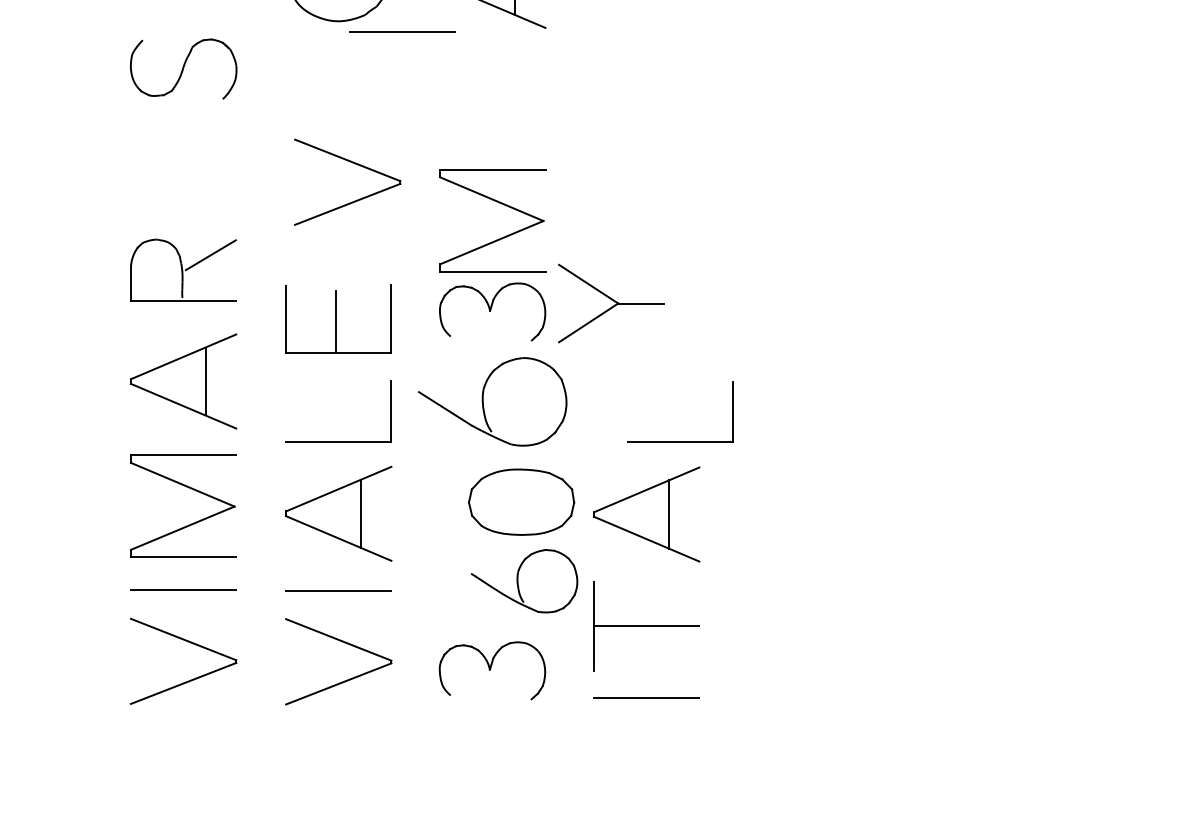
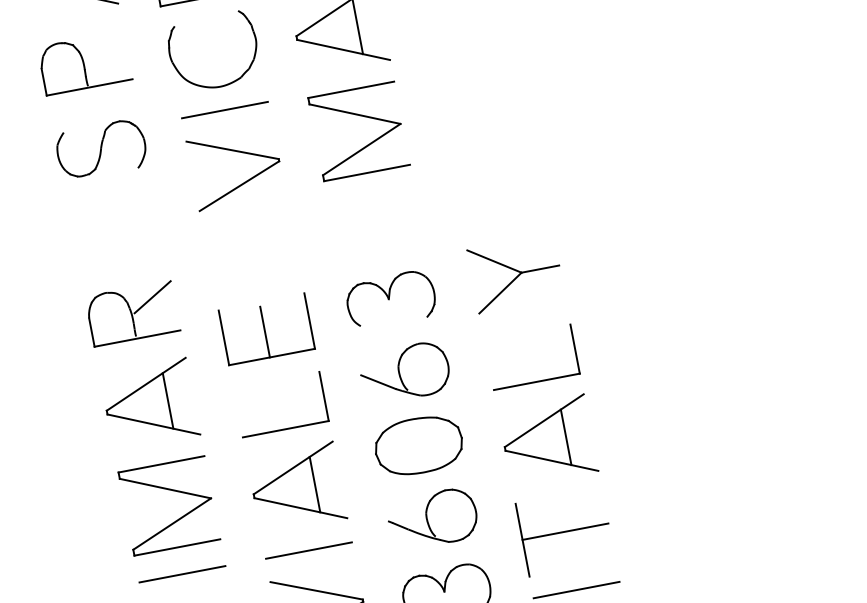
line: (402, 31) -> (224, 109), moved
part: (352, 163) -> (236, 152), moved
part: (501, 204) -> (363, 116), moved
part: (611, 303) -> (516, 273), moved
part: (492, 401) -> (404, 372), size x0.71
part: (680, 441) -> (536, 381), moved
part: (521, 501) -> (418, 445), moved
part: (524, 581) -> (432, 519), moved

